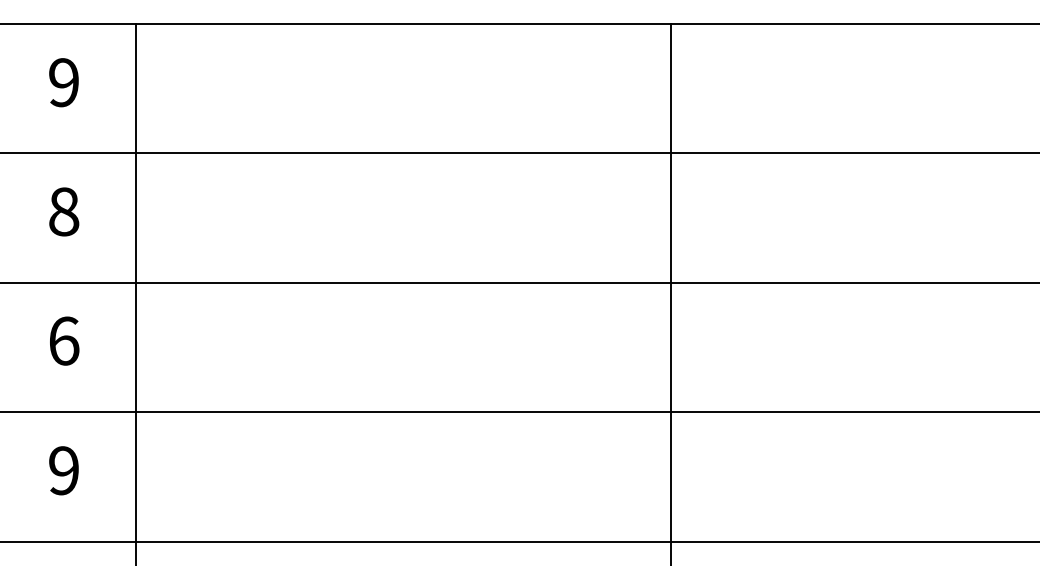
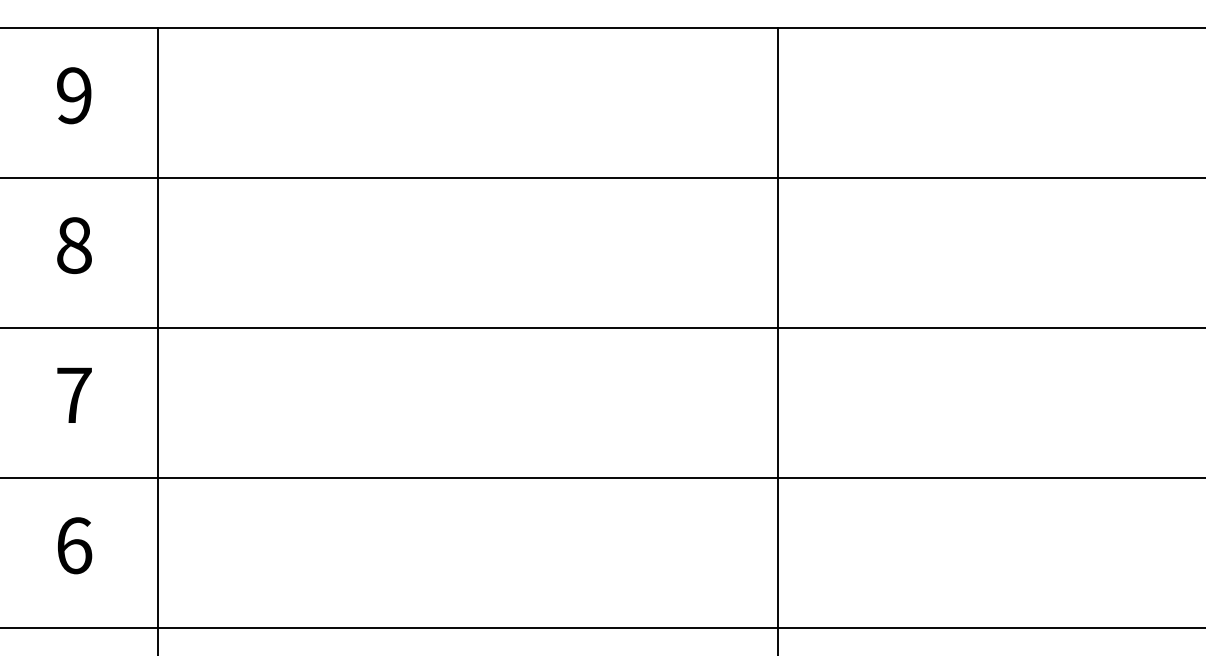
text: (64, 340) -> (74, 394), 6 -> 7
text: (64, 470) -> (74, 545), 9 -> 6

